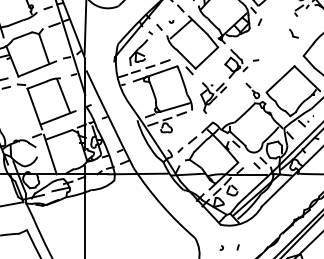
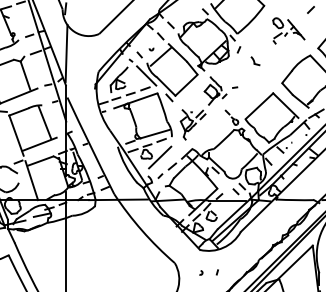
part: (293, 34) -> (255, 61), moved
line: (166, 48) -> (146, 75), added
line: (180, 131) -> (160, 157), added

